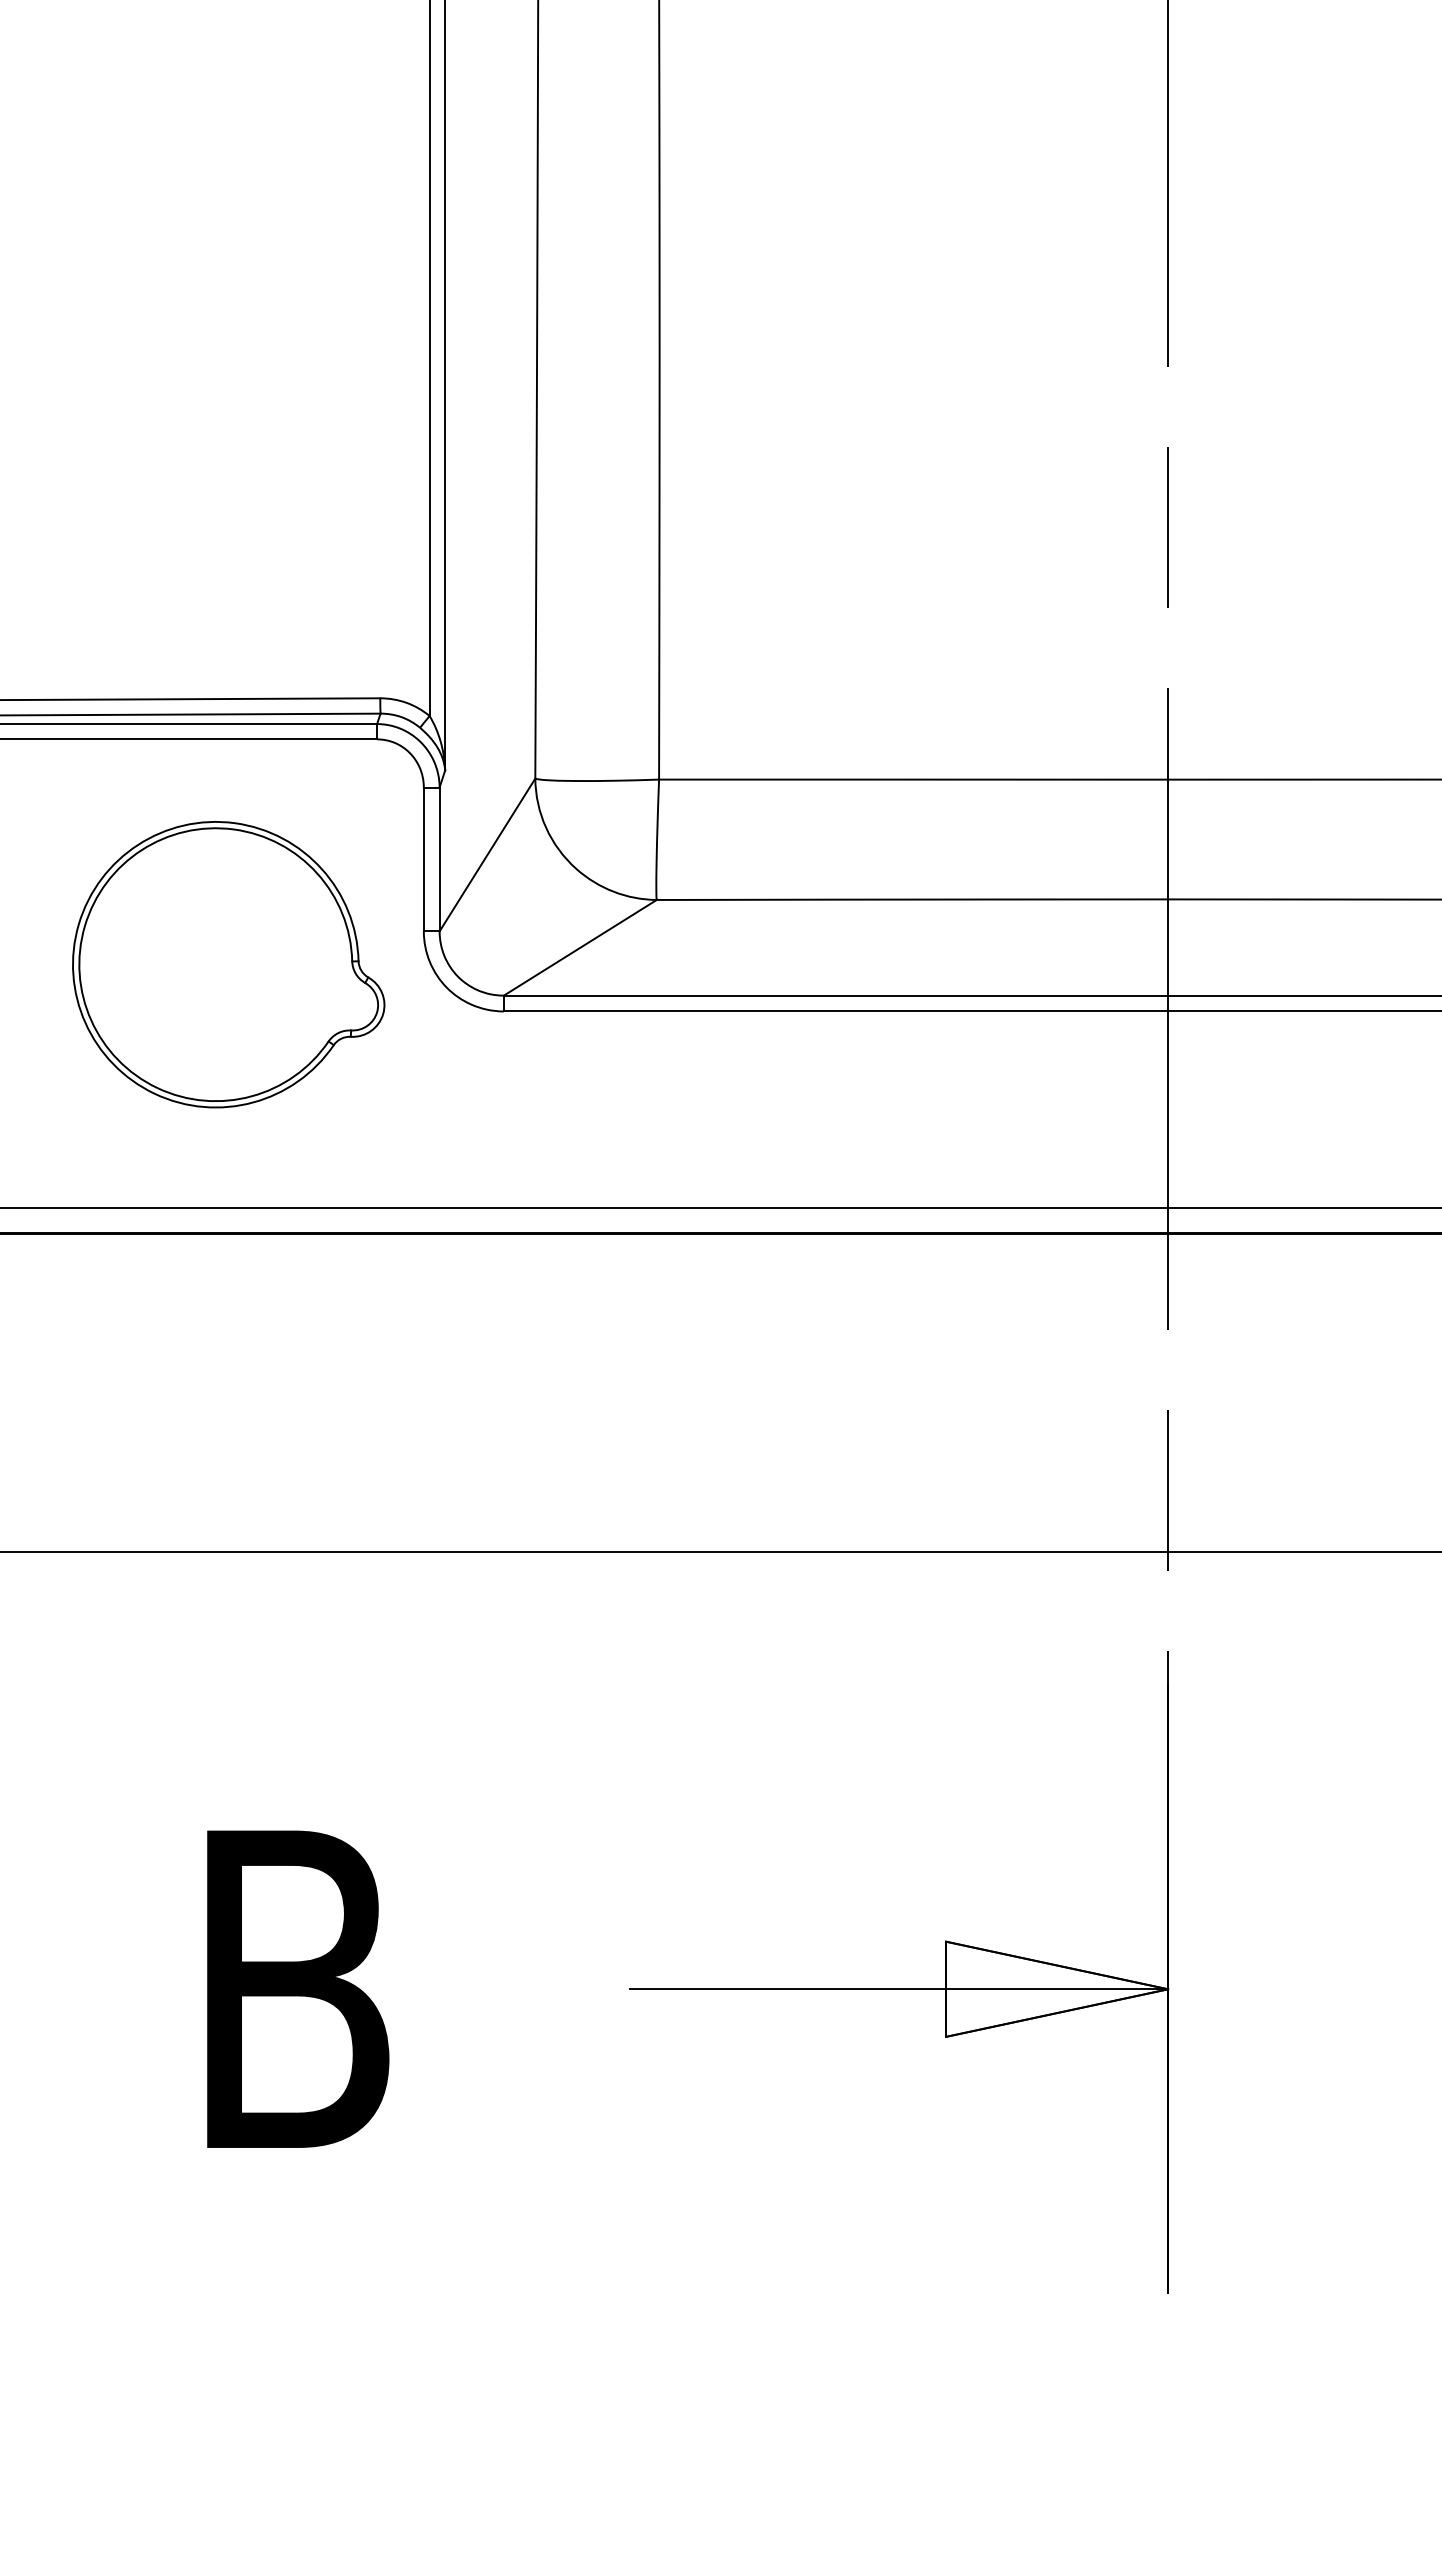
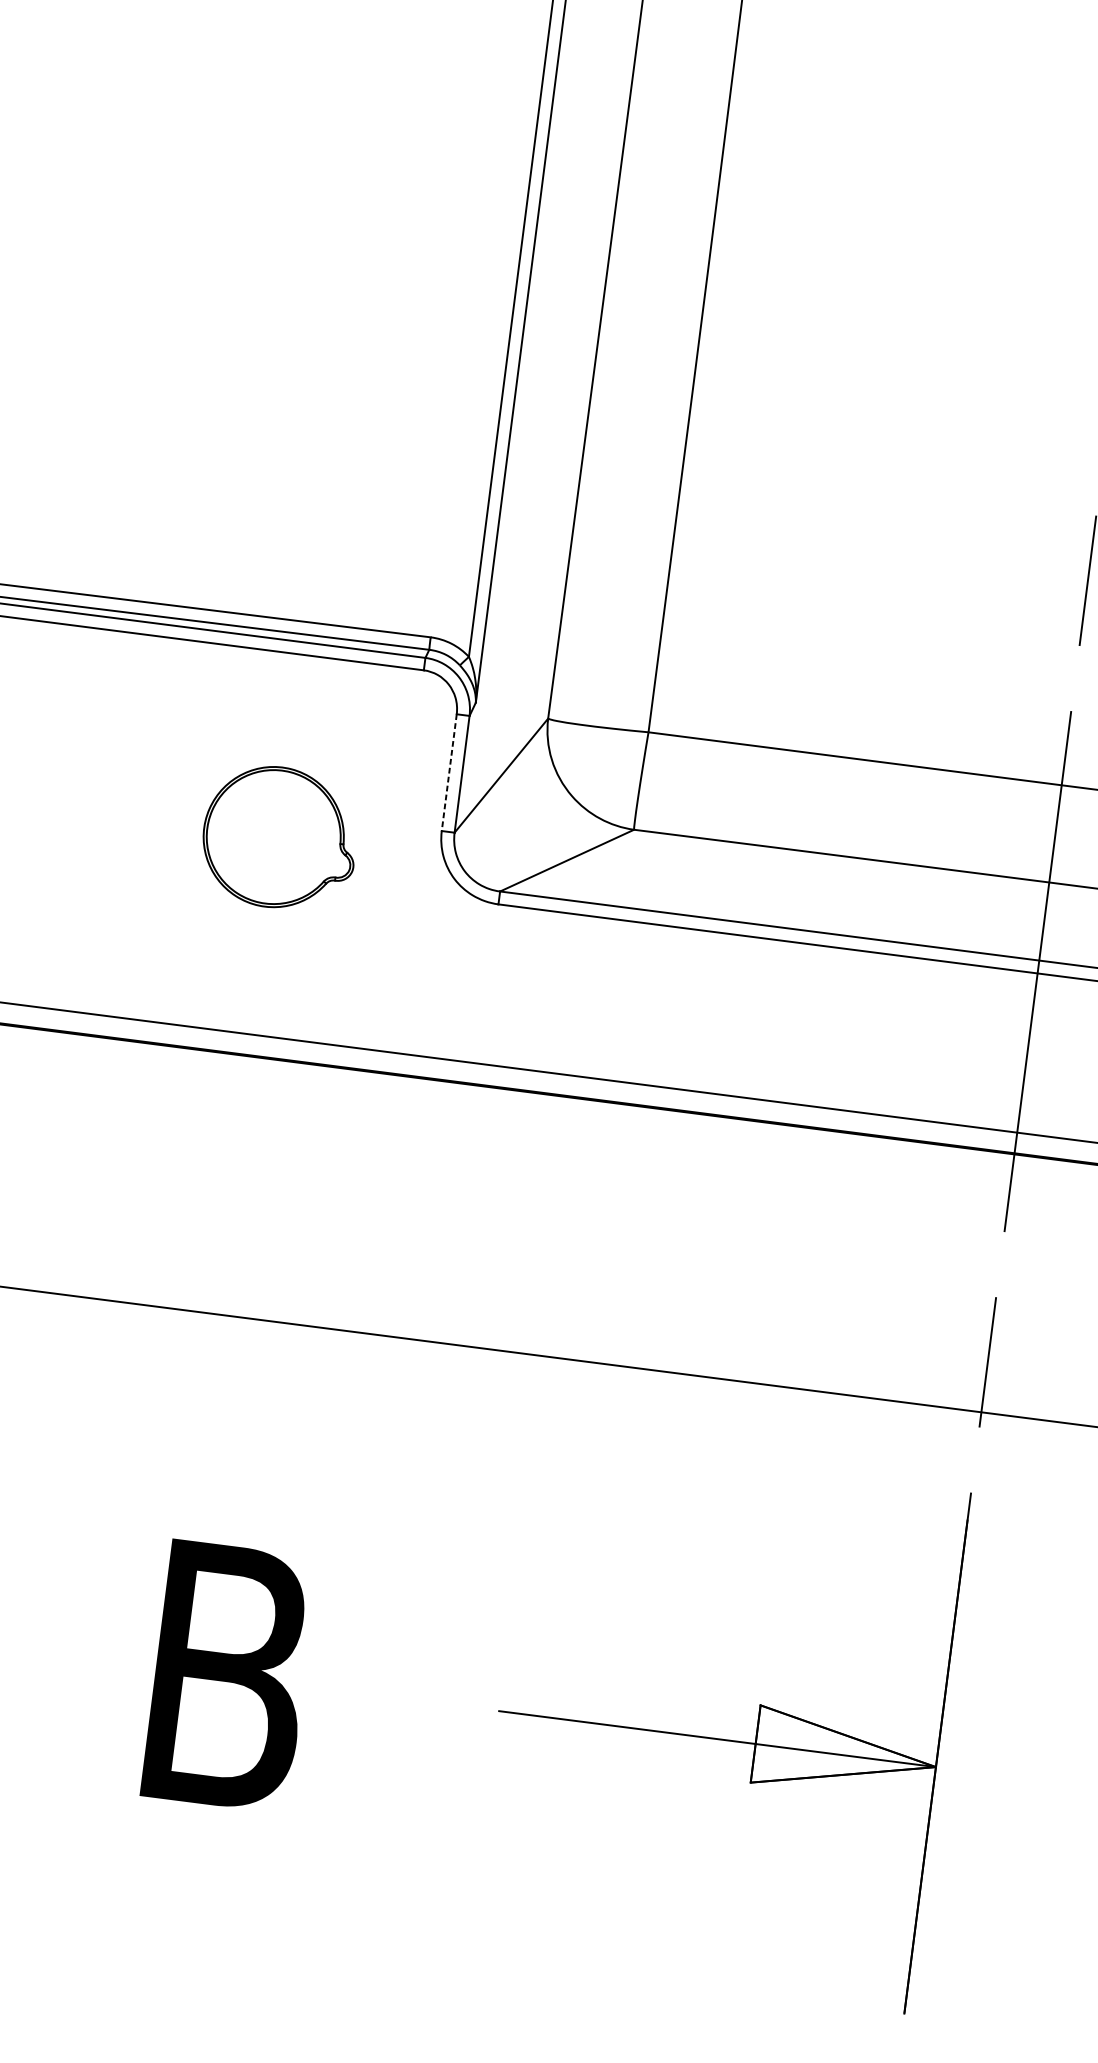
line: (423, 859) -> (449, 772), solid -> dashed
part: (228, 964) -> (279, 837), size x0.6

